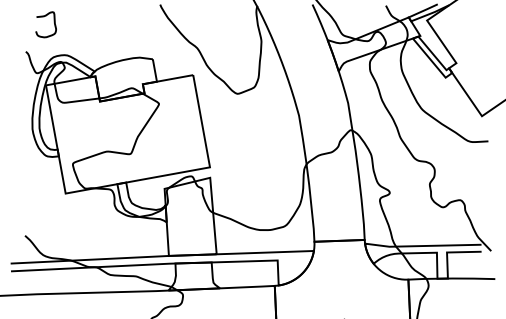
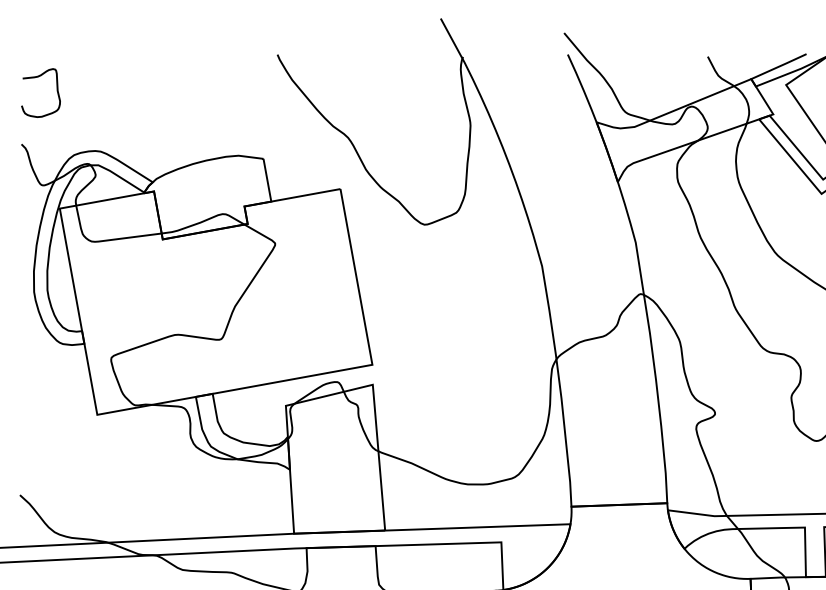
curve: (44, 17) -> (37, 79), moved

